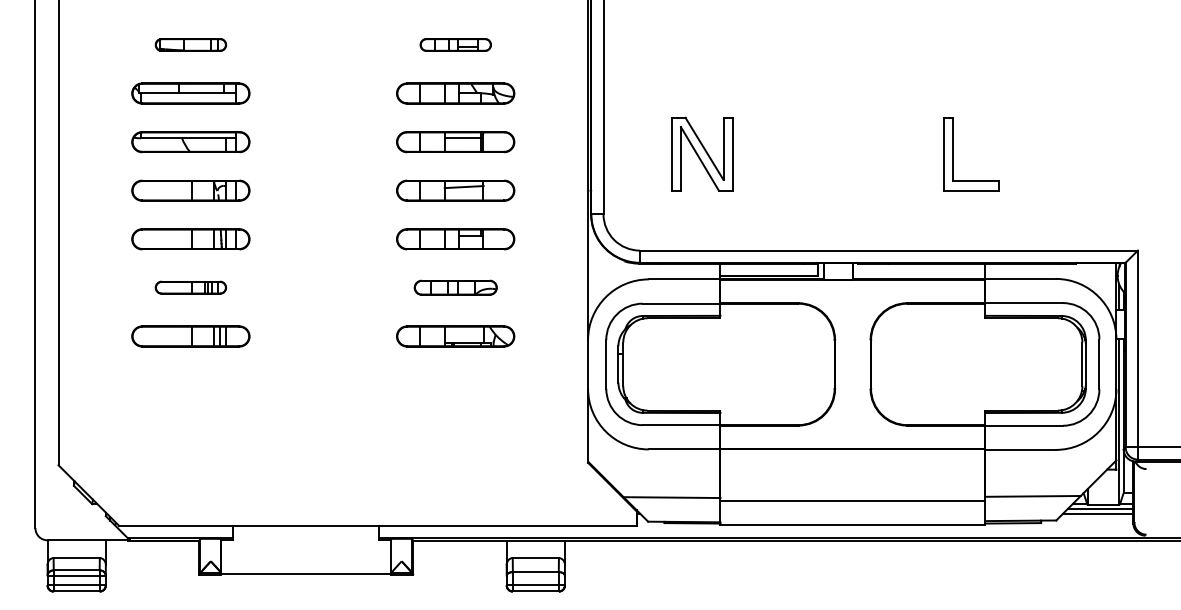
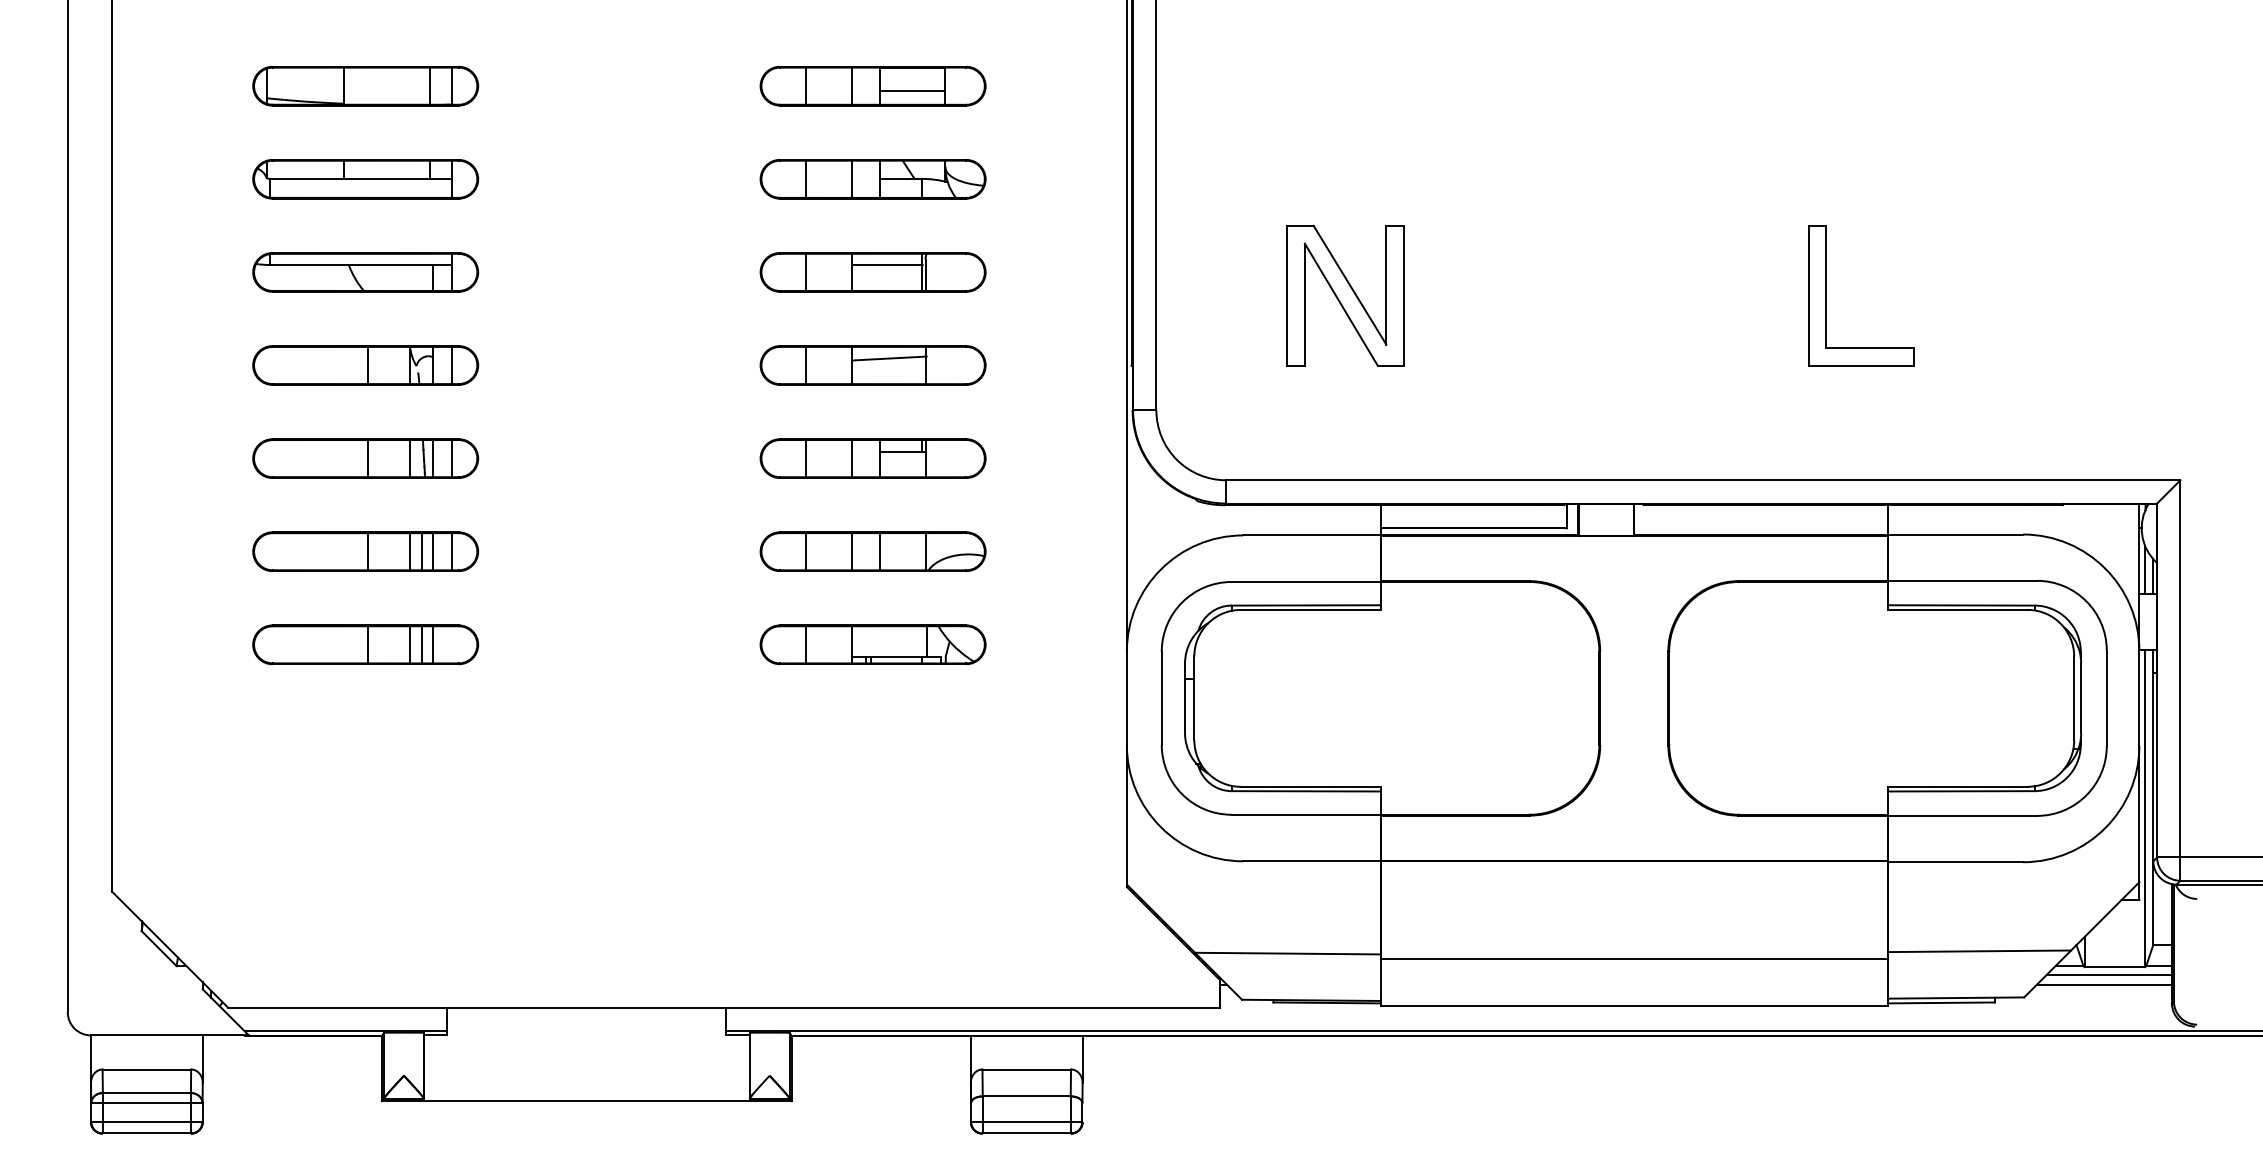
part: (190, 44) -> (364, 85), size x1.67
part: (455, 44) -> (872, 85), size x1.67
part: (190, 287) -> (364, 550), size x1.67
part: (455, 287) -> (872, 550), size x1.43

